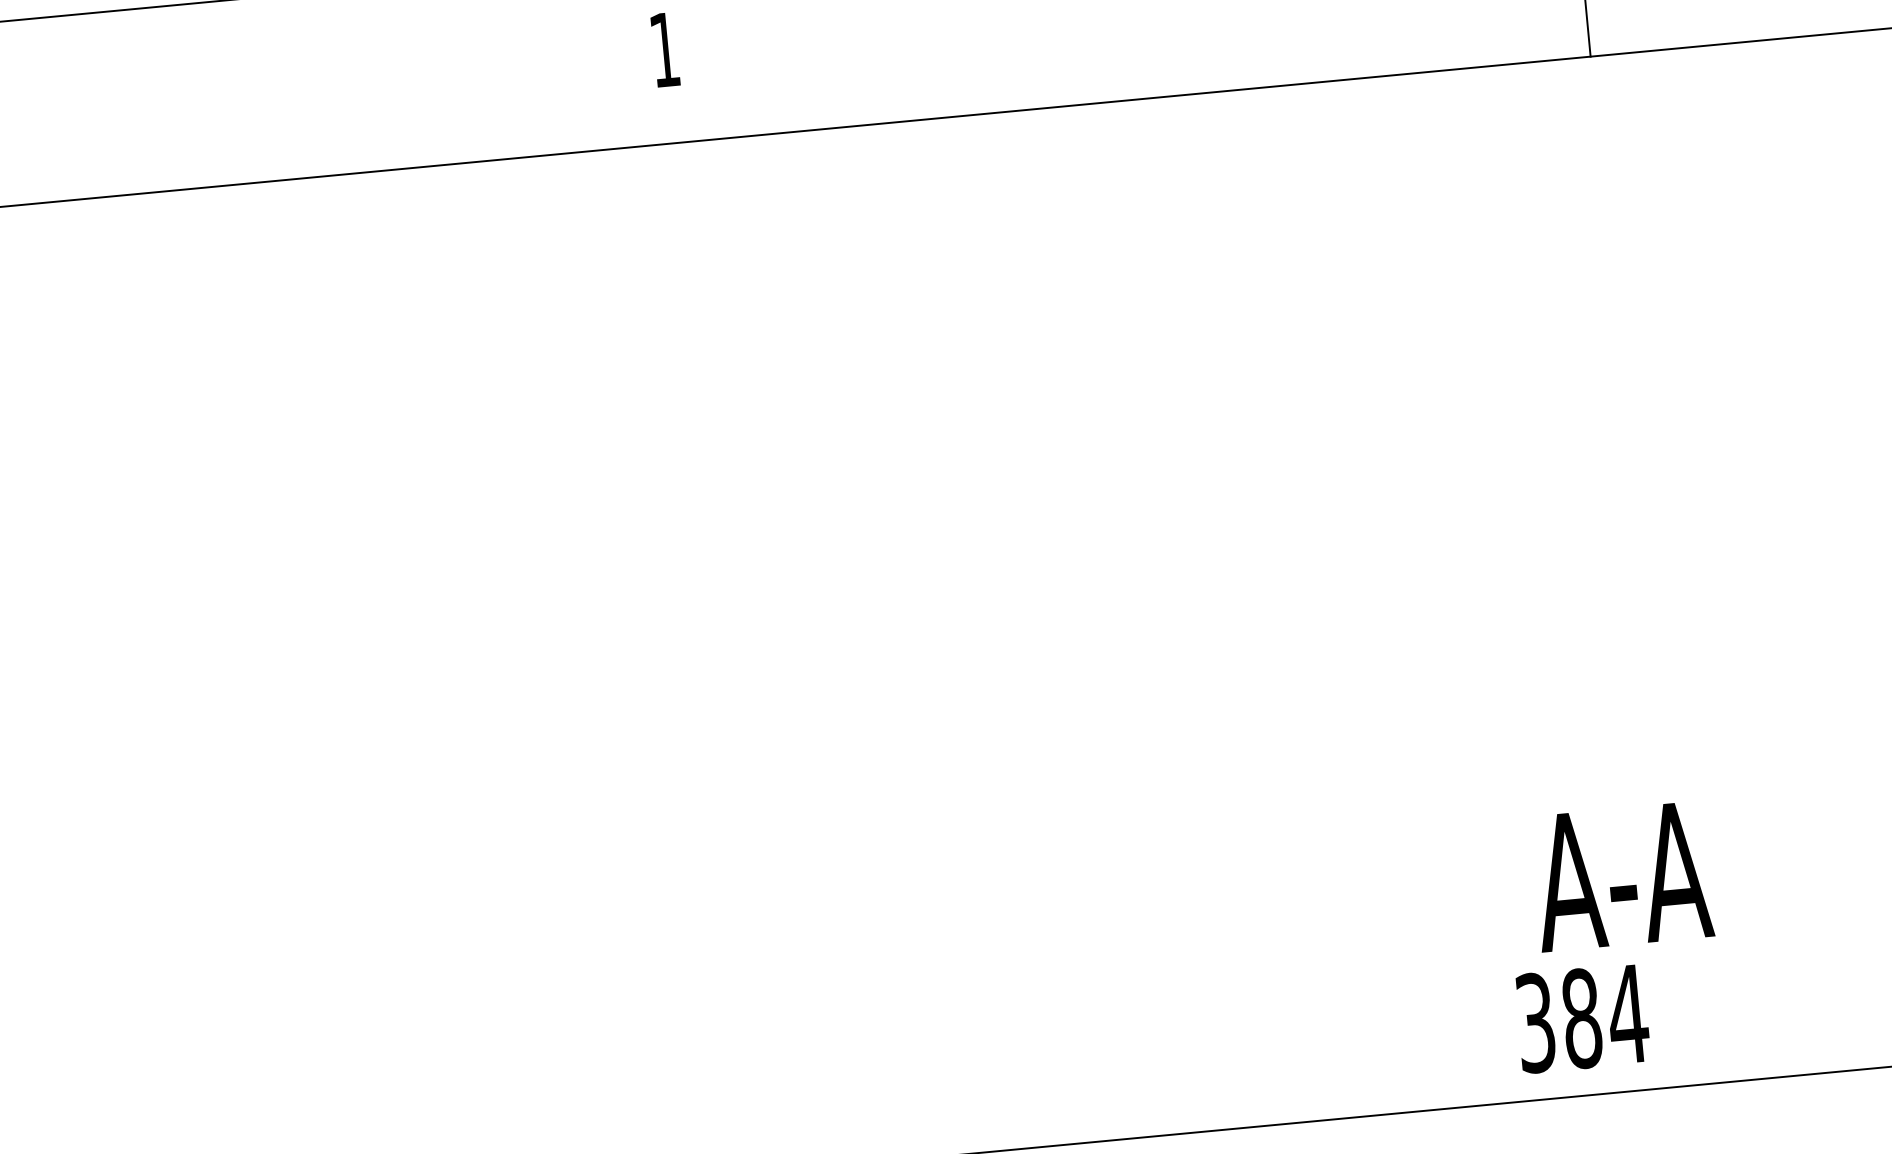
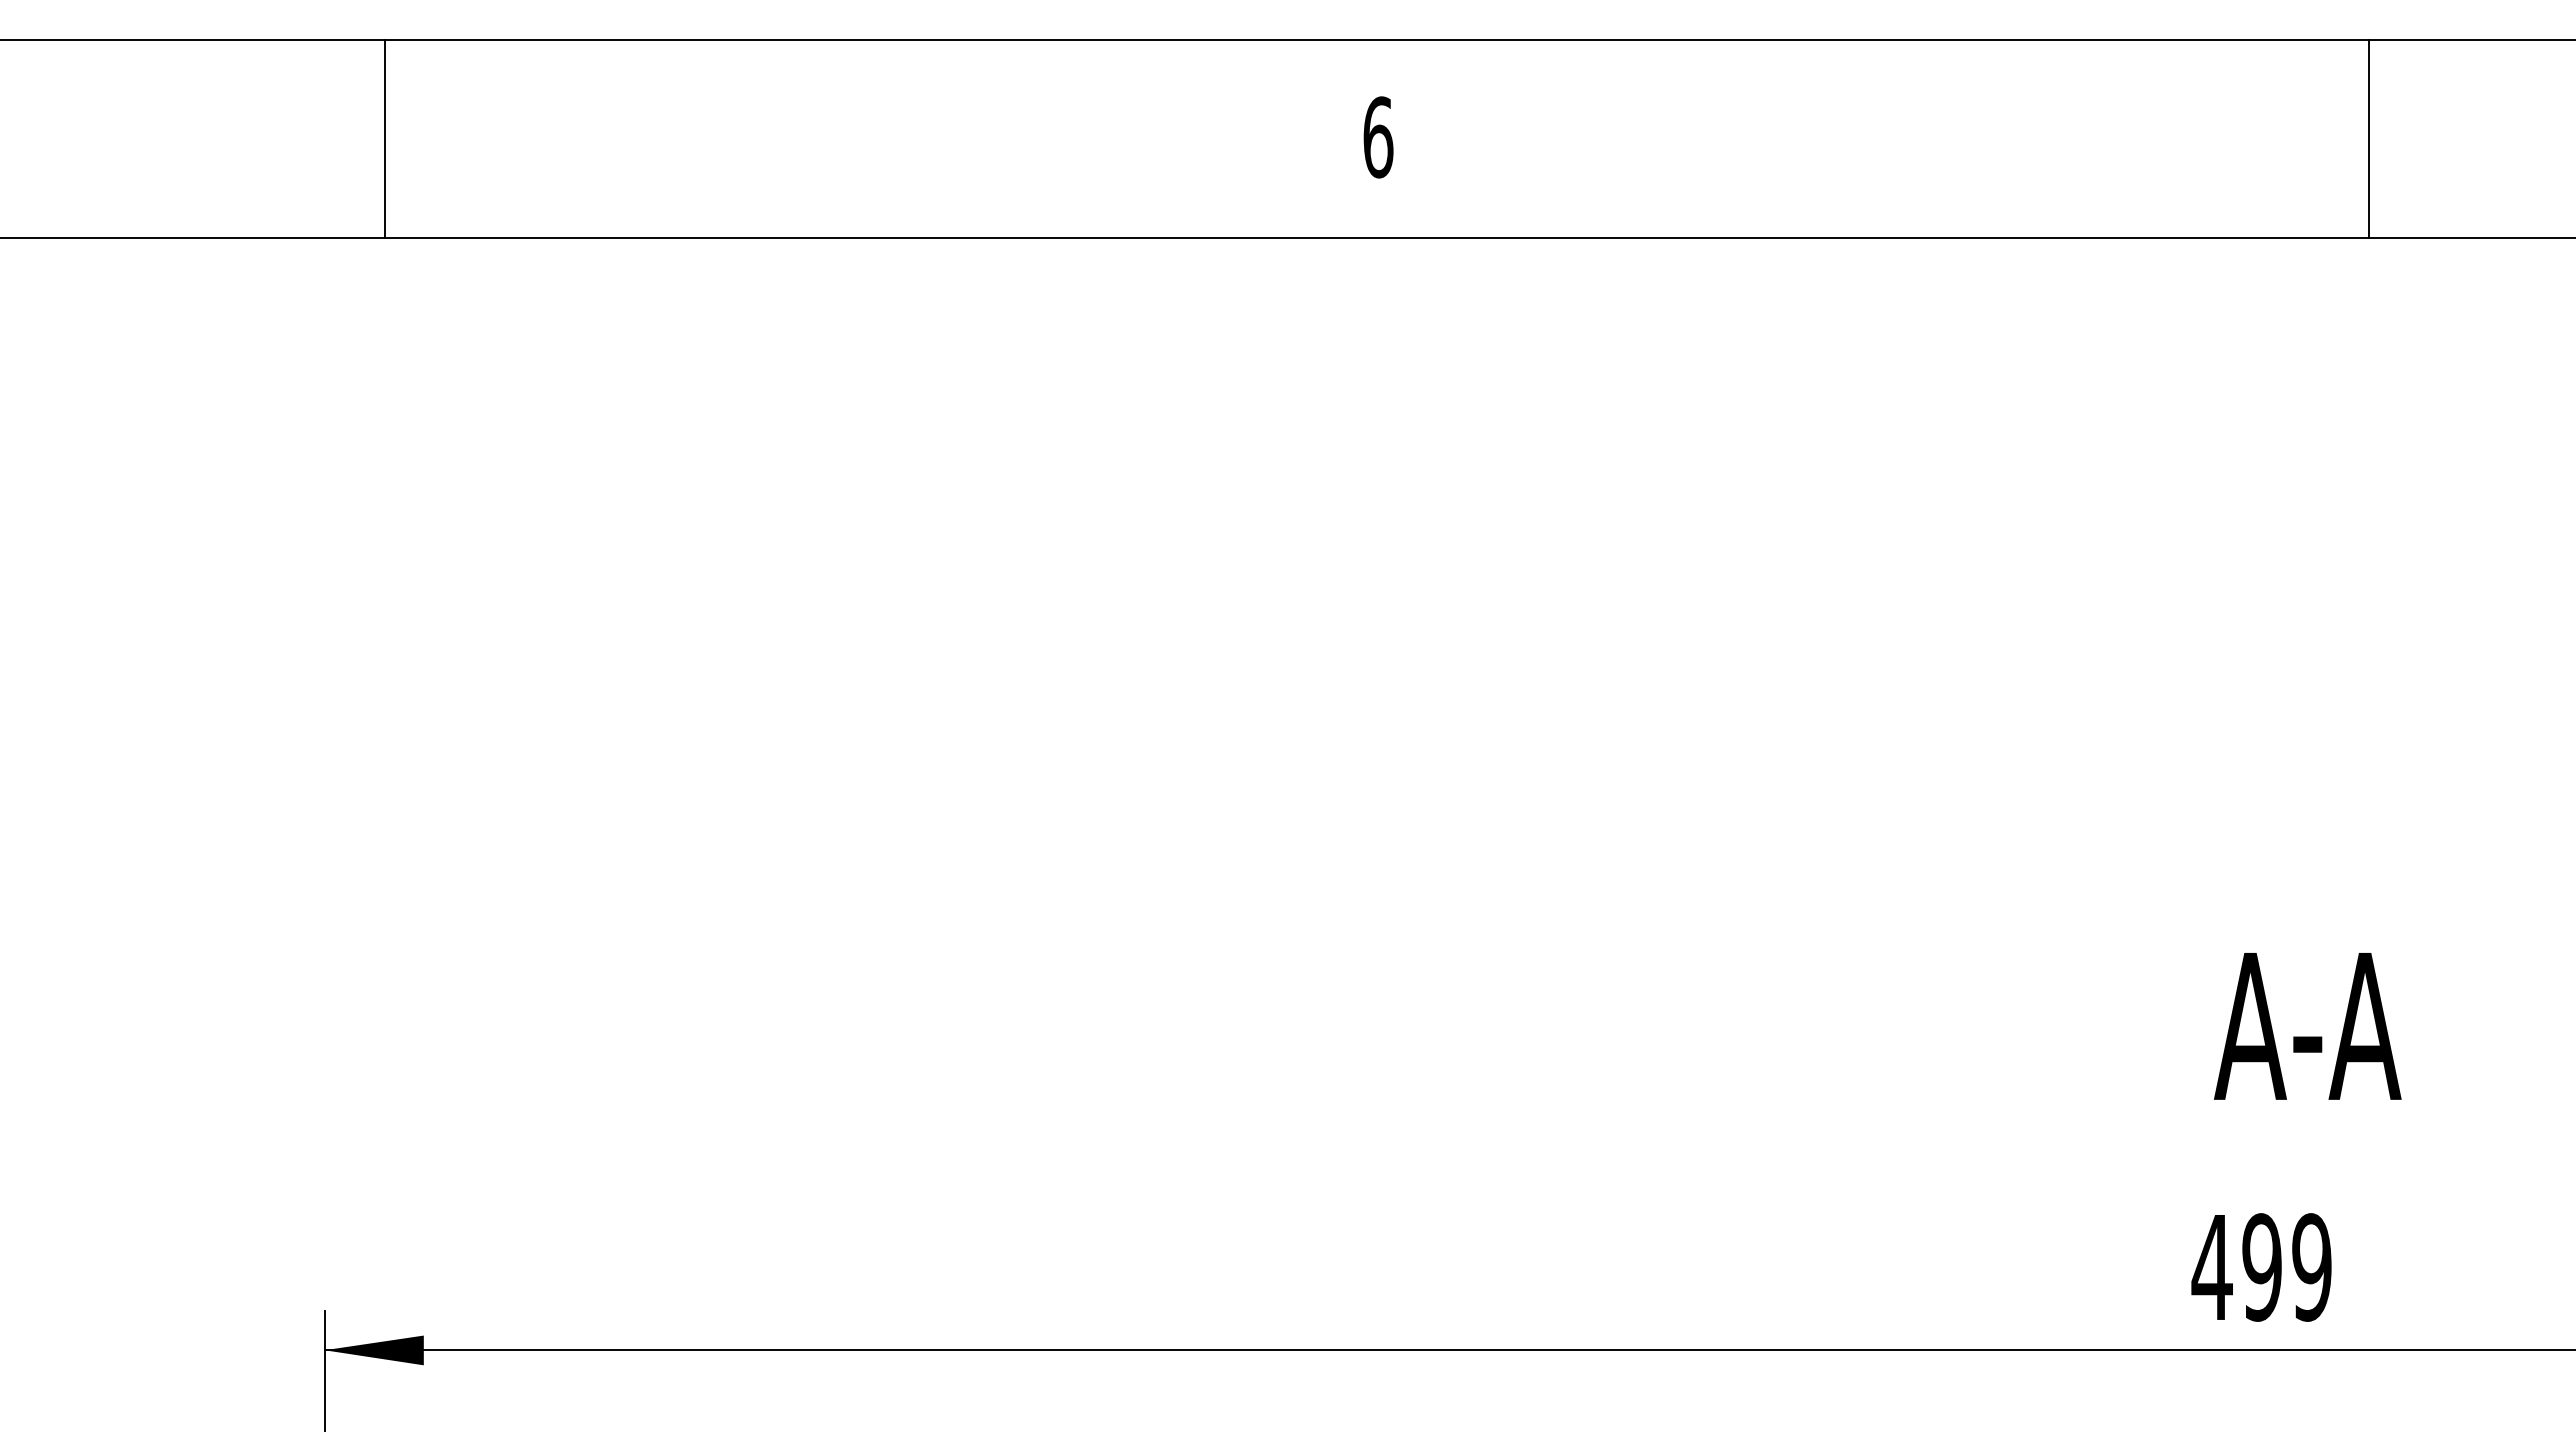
text: (665, 50) -> (1378, 137), 1 -> 6
text: (1622, 876) -> (2307, 1026), moved
text: (1581, 1018) -> (2261, 1267), 384 -> 499

